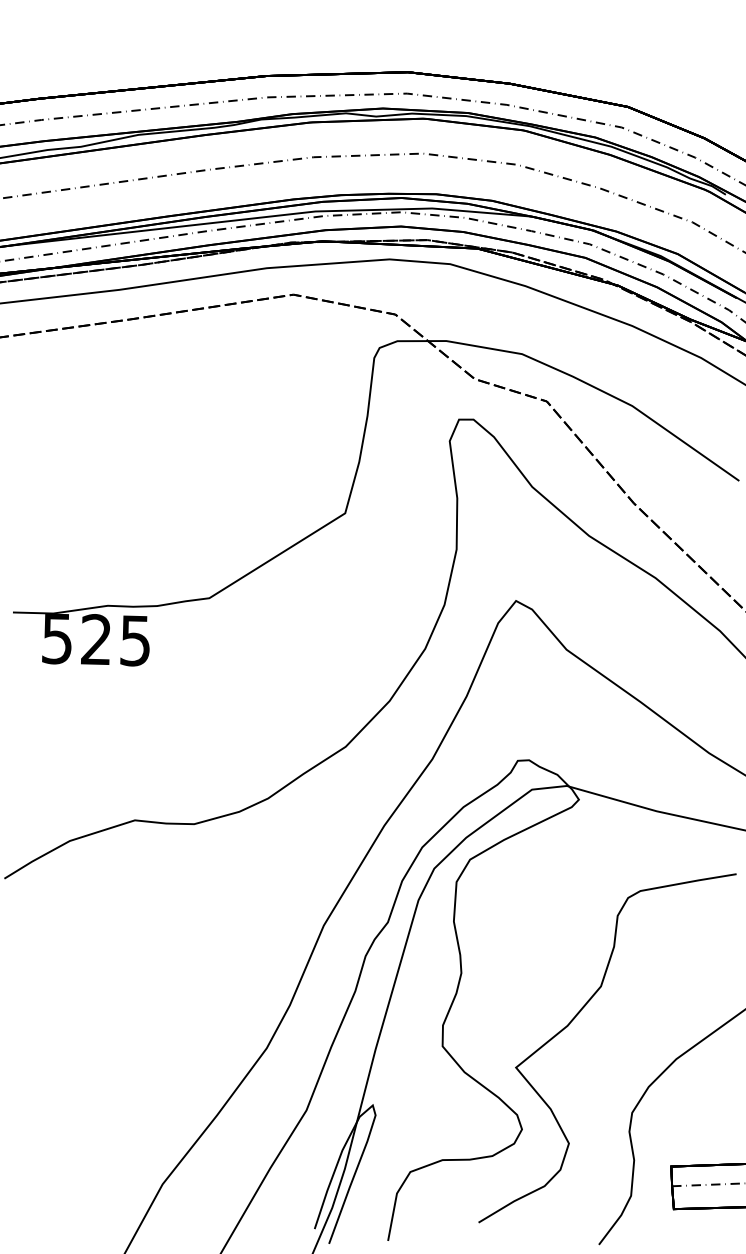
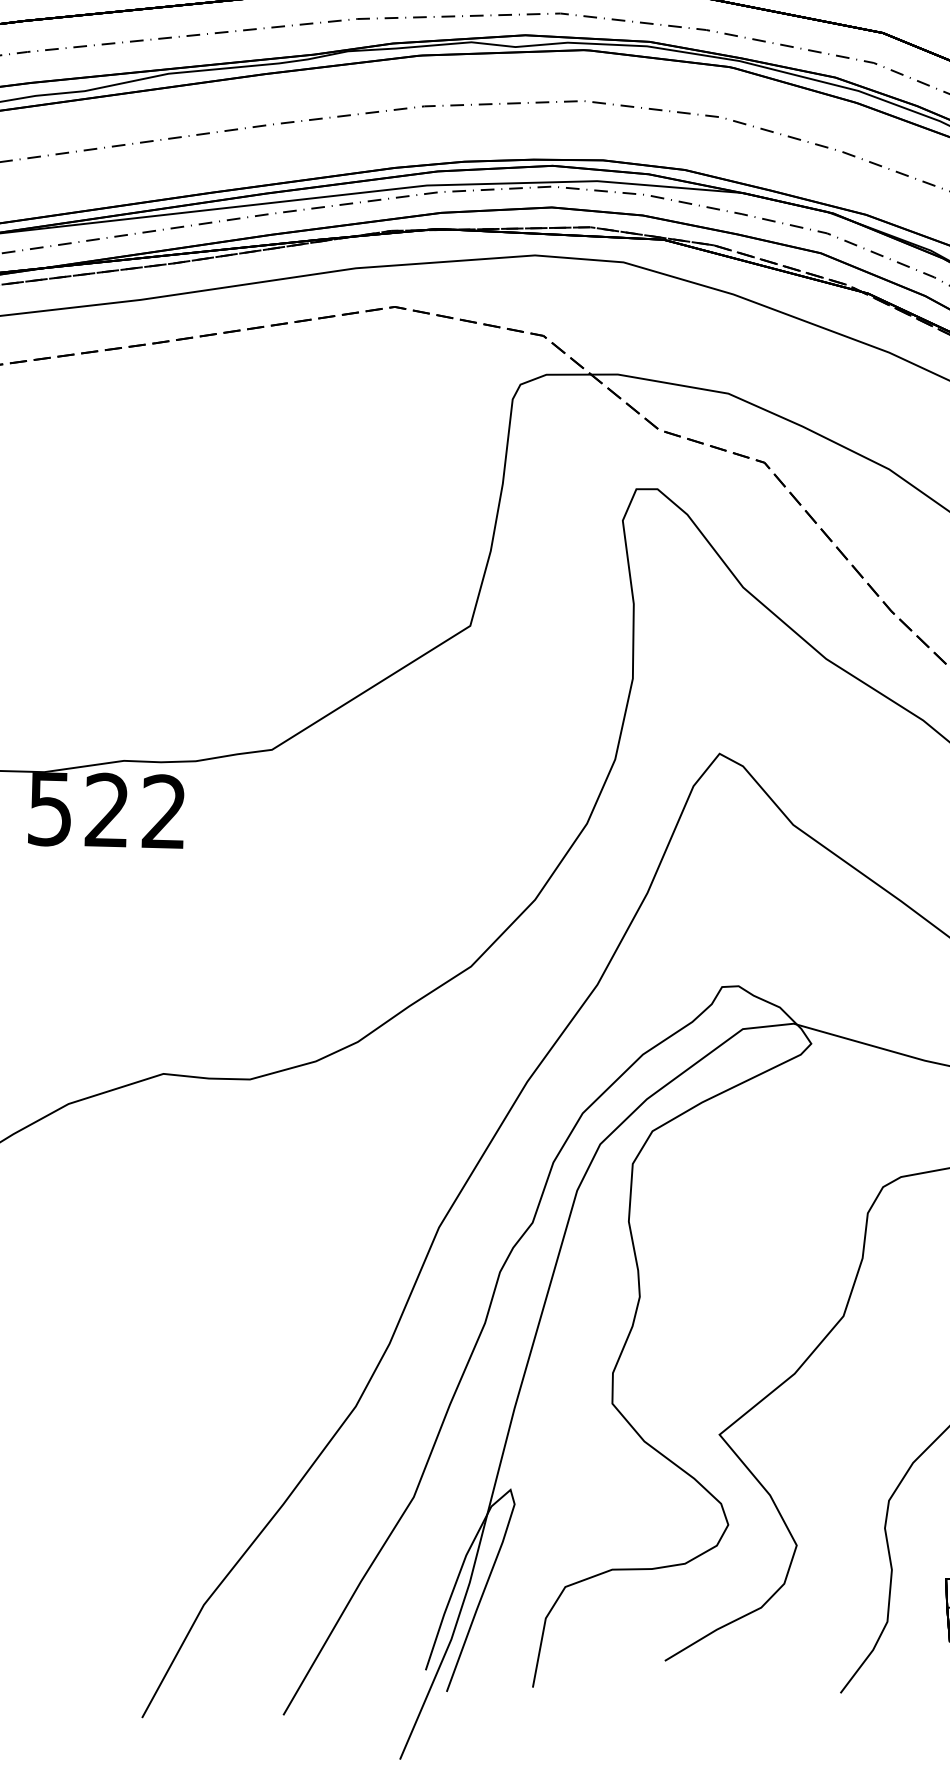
text: (134, 640) -> (162, 811), 525 -> 522

